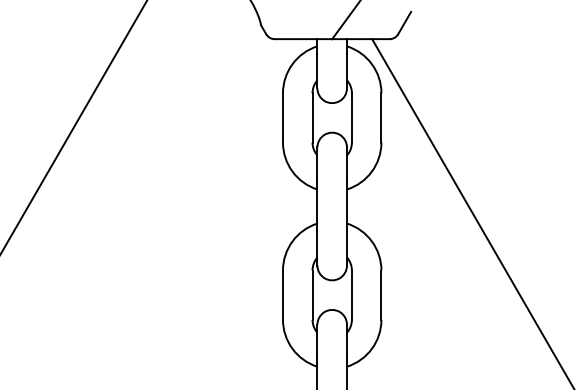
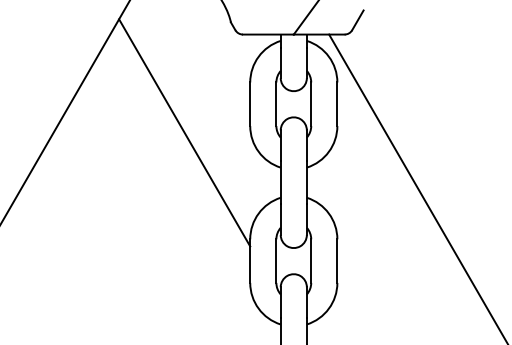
line: (208, 149) -> (184, 132), added

